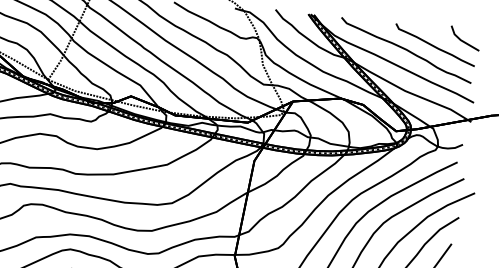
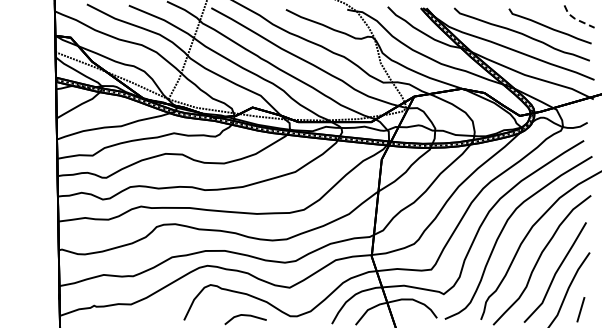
line: (461, 40) -> (575, 19), solid -> dashed

